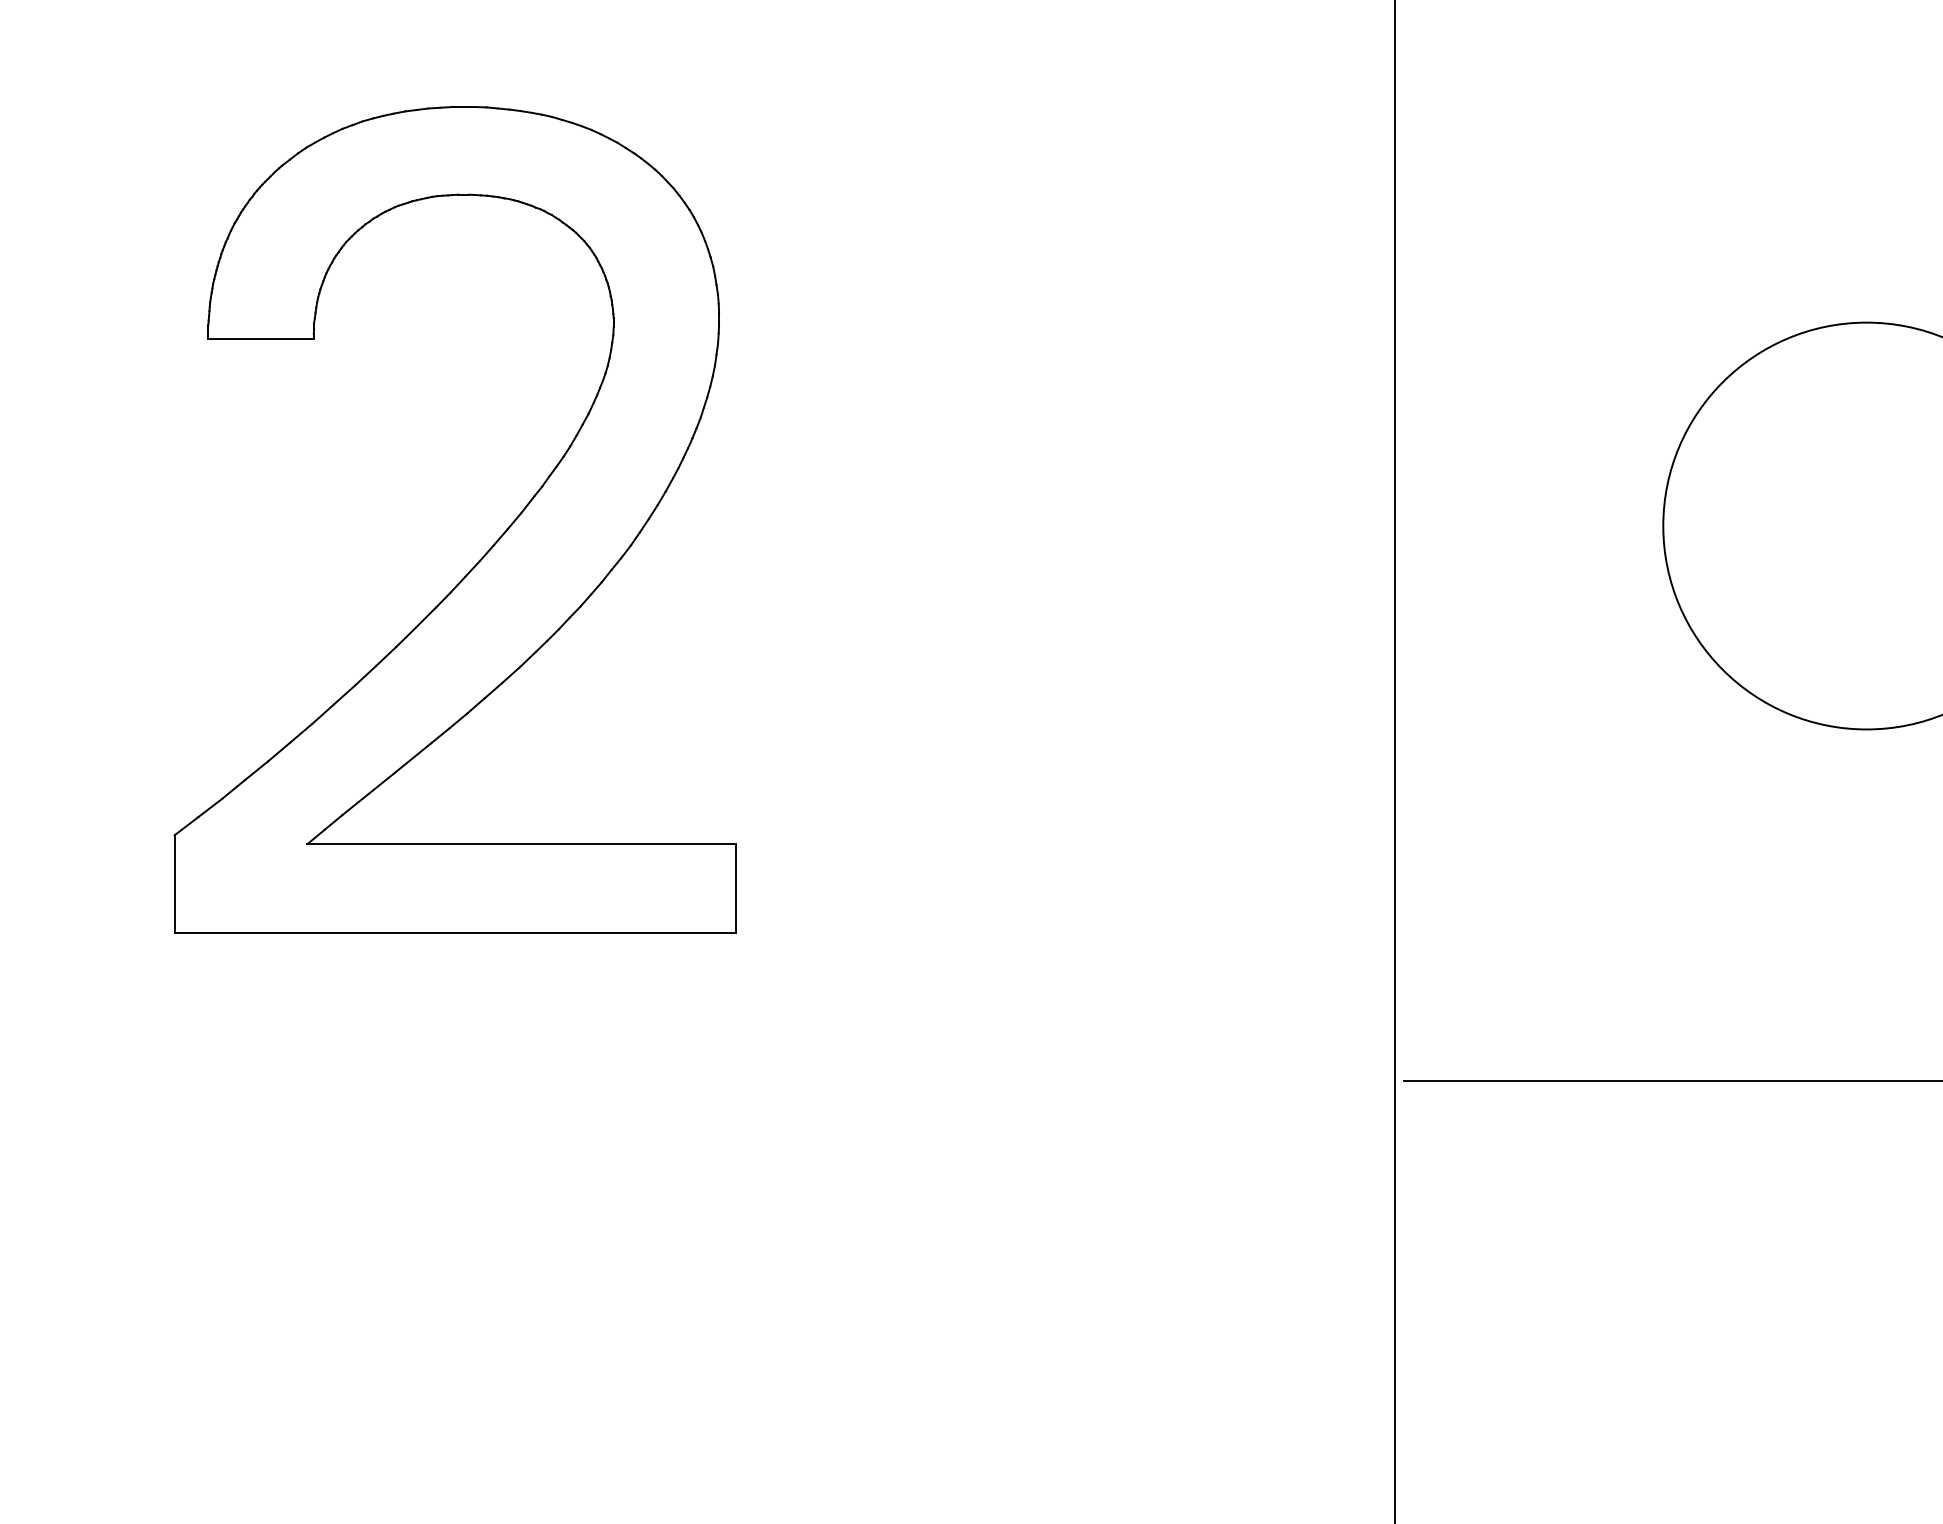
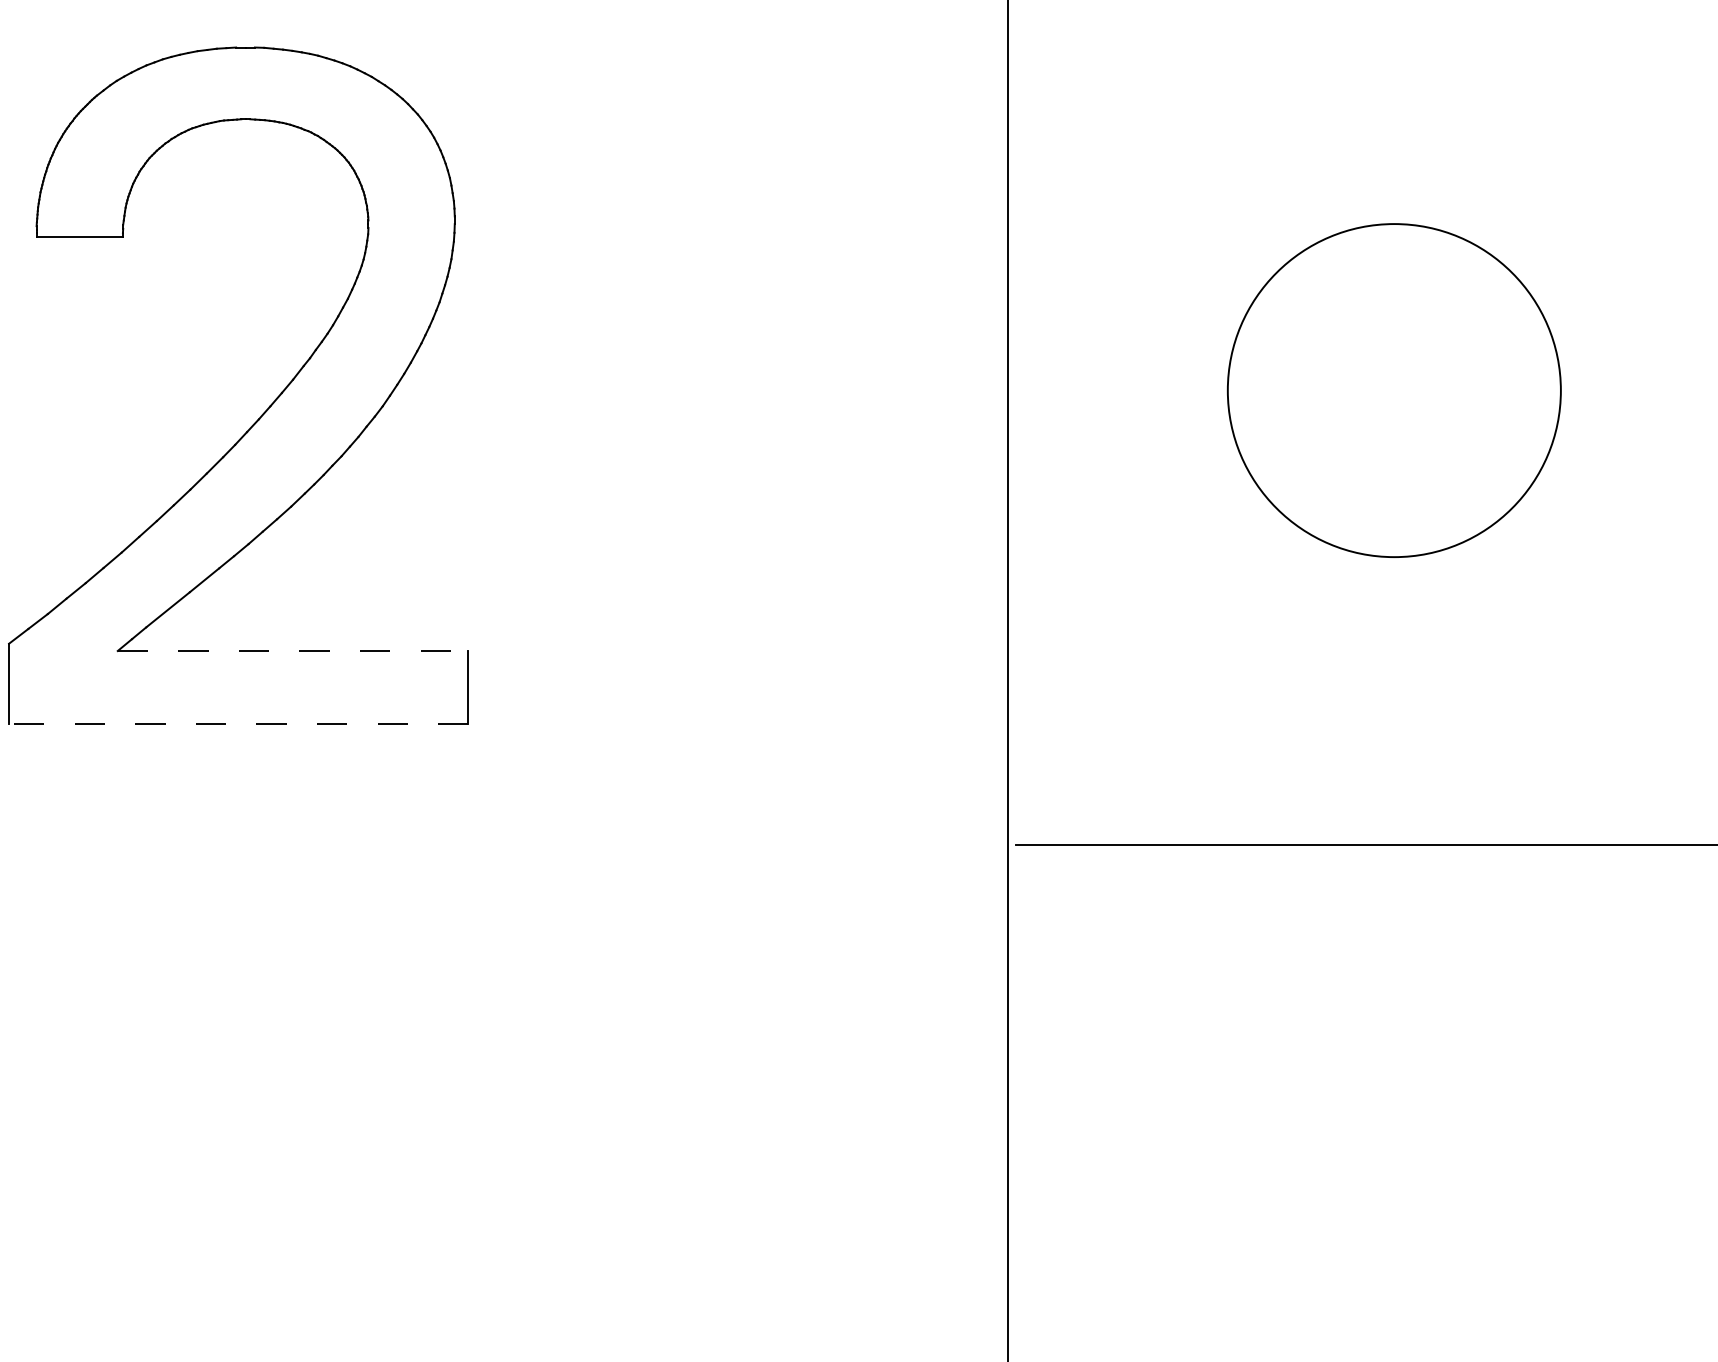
line: (522, 844) -> (293, 651), solid -> dashed
line: (454, 932) -> (238, 723), solid -> dashed

